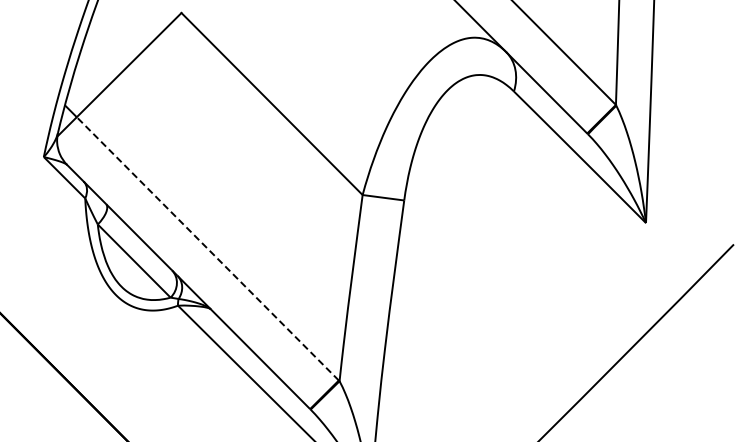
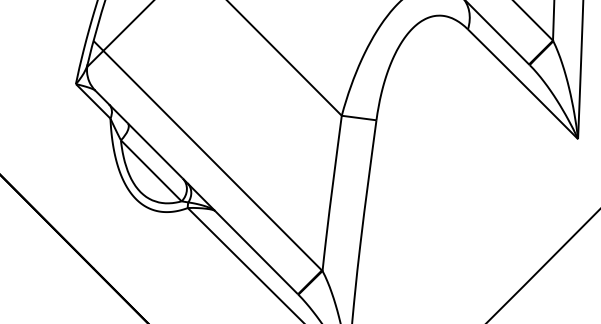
line: (207, 248) -> (212, 160), dashed -> solid

